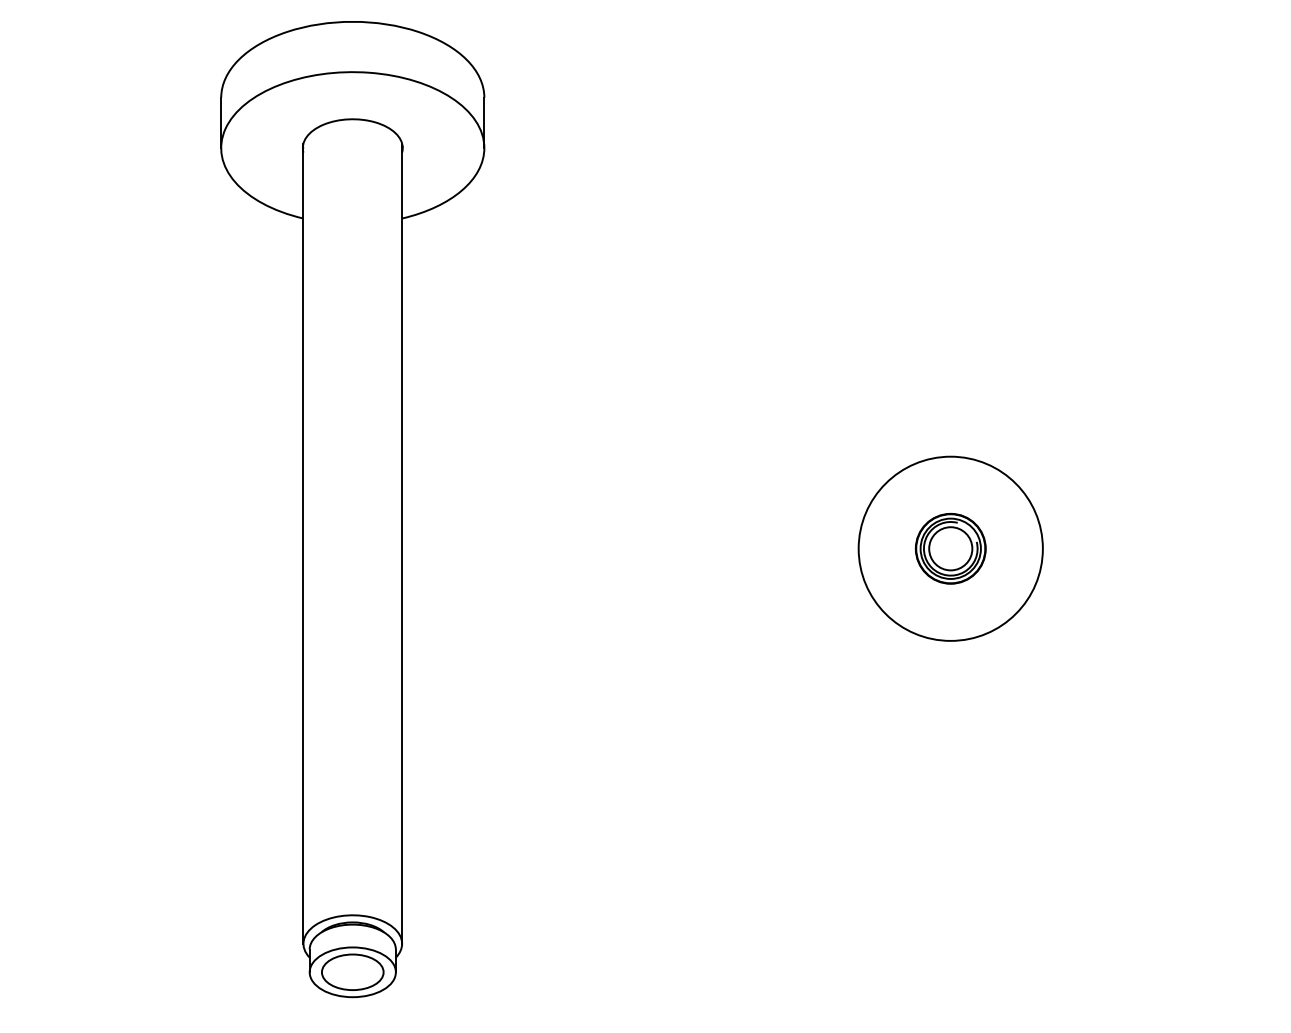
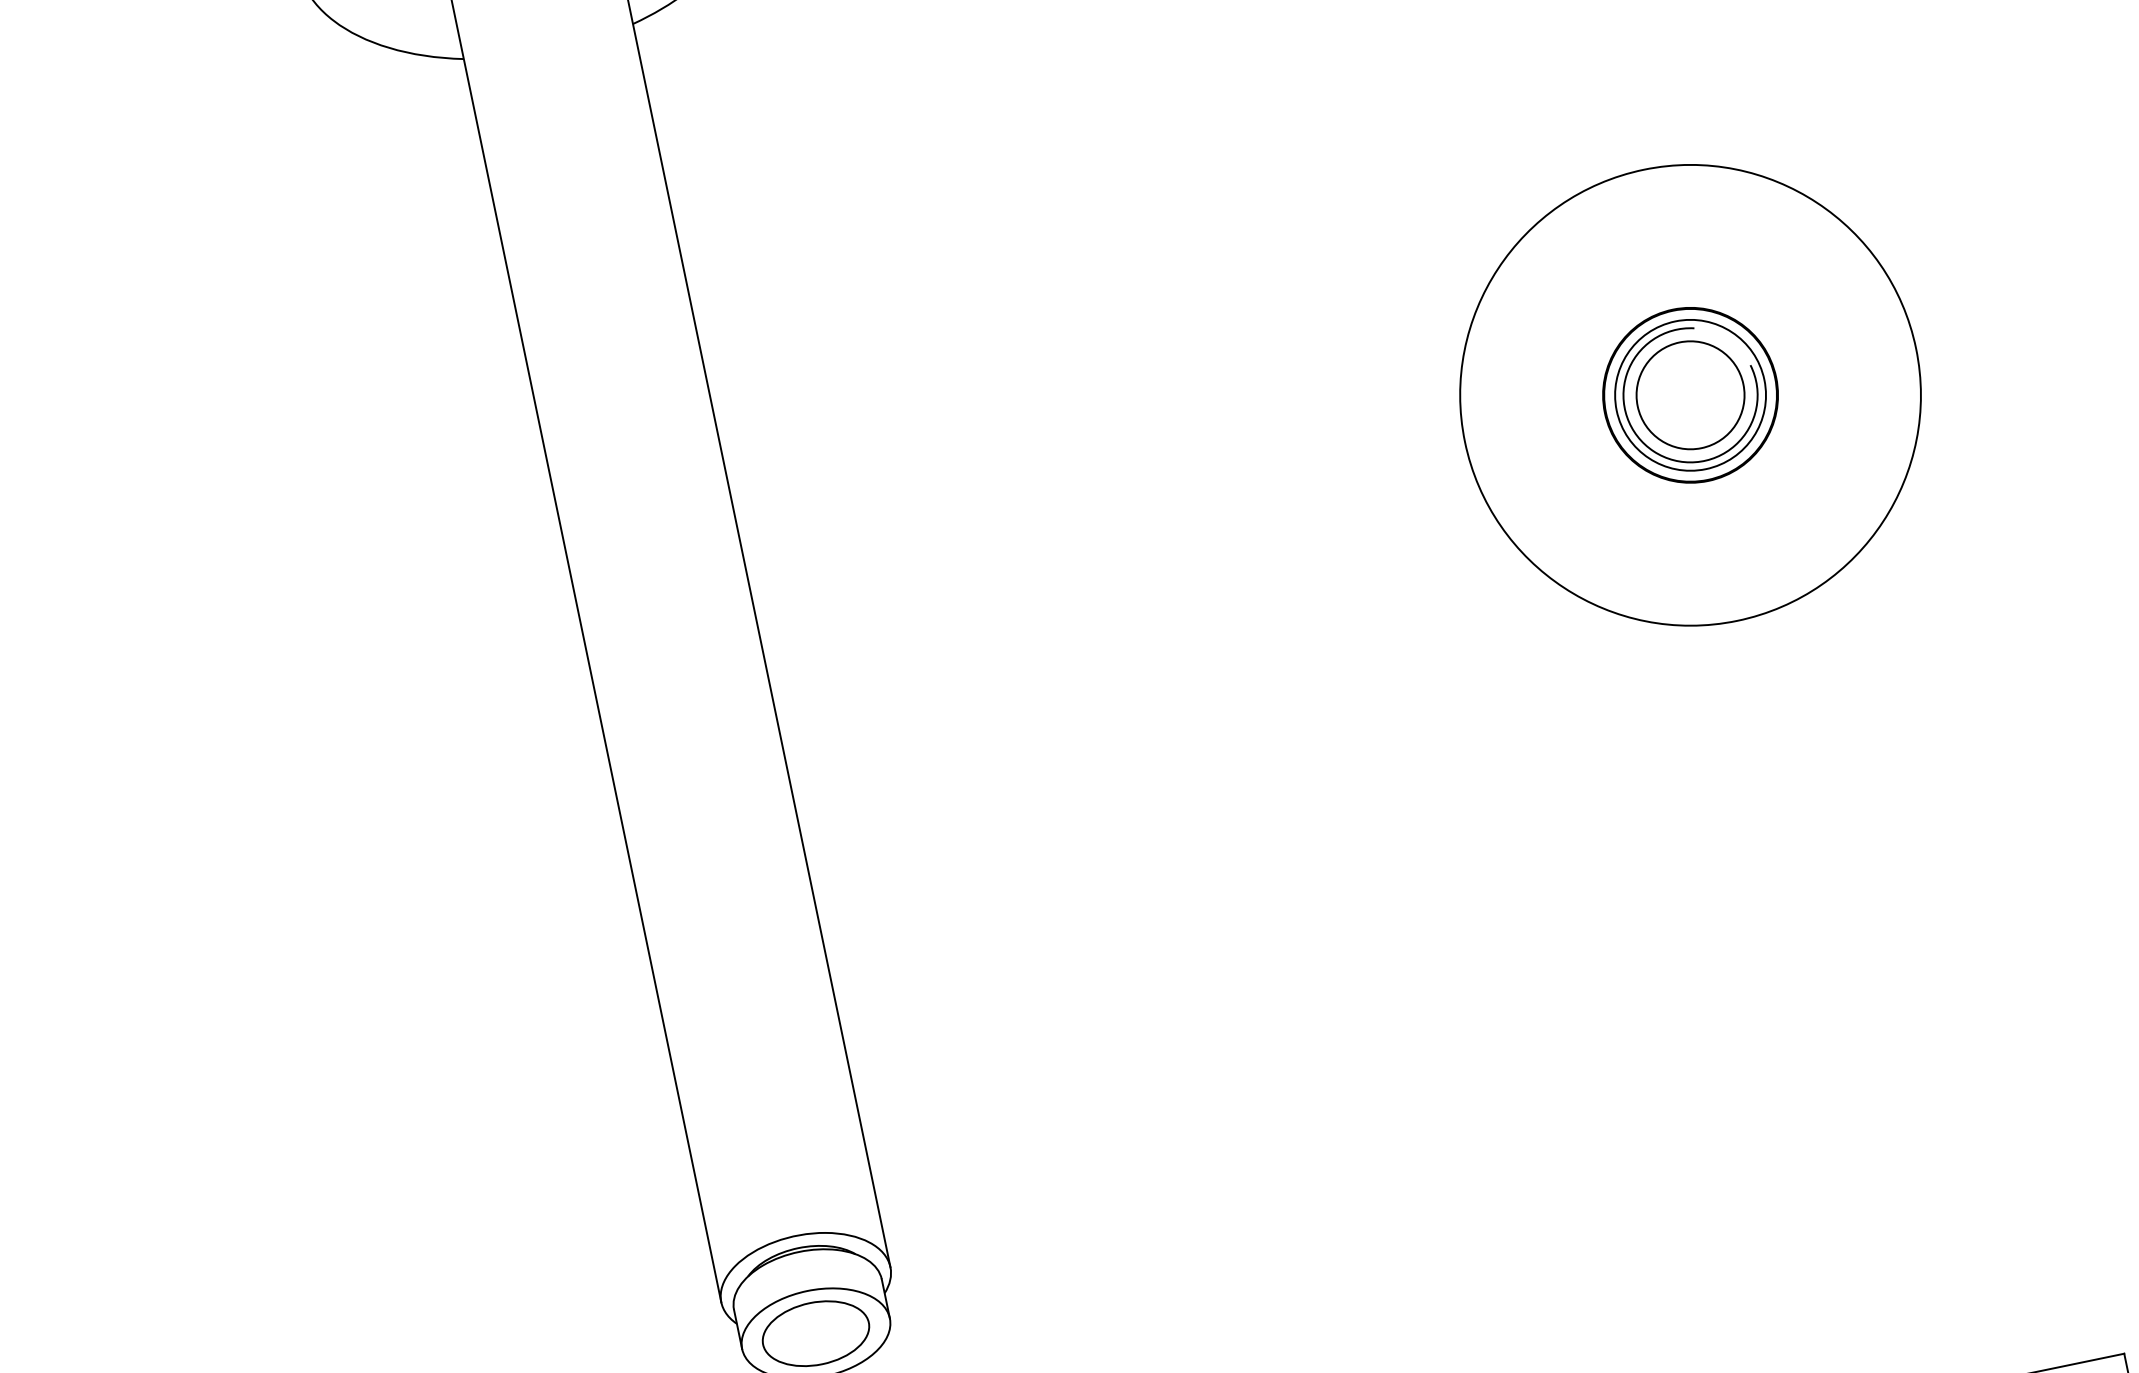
part: (950, 548) -> (1690, 394), size x1.43

